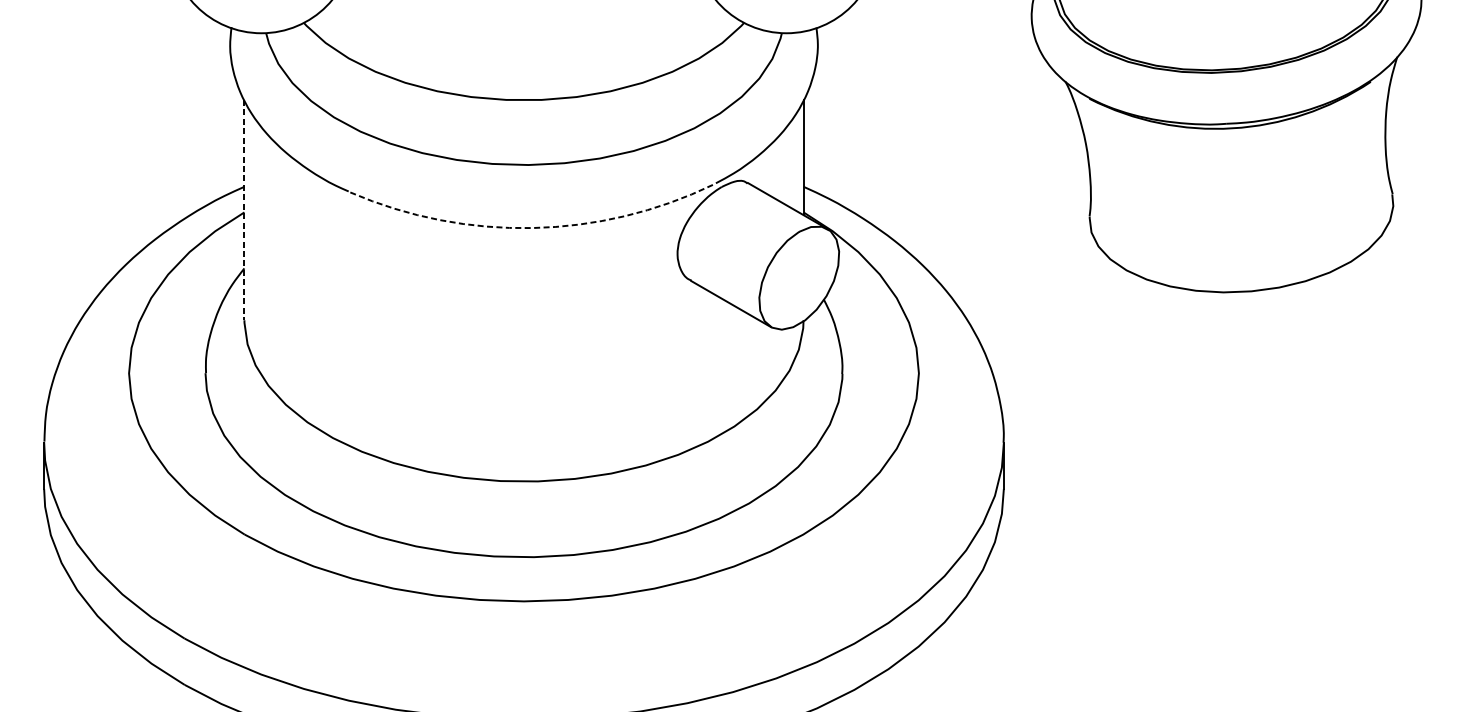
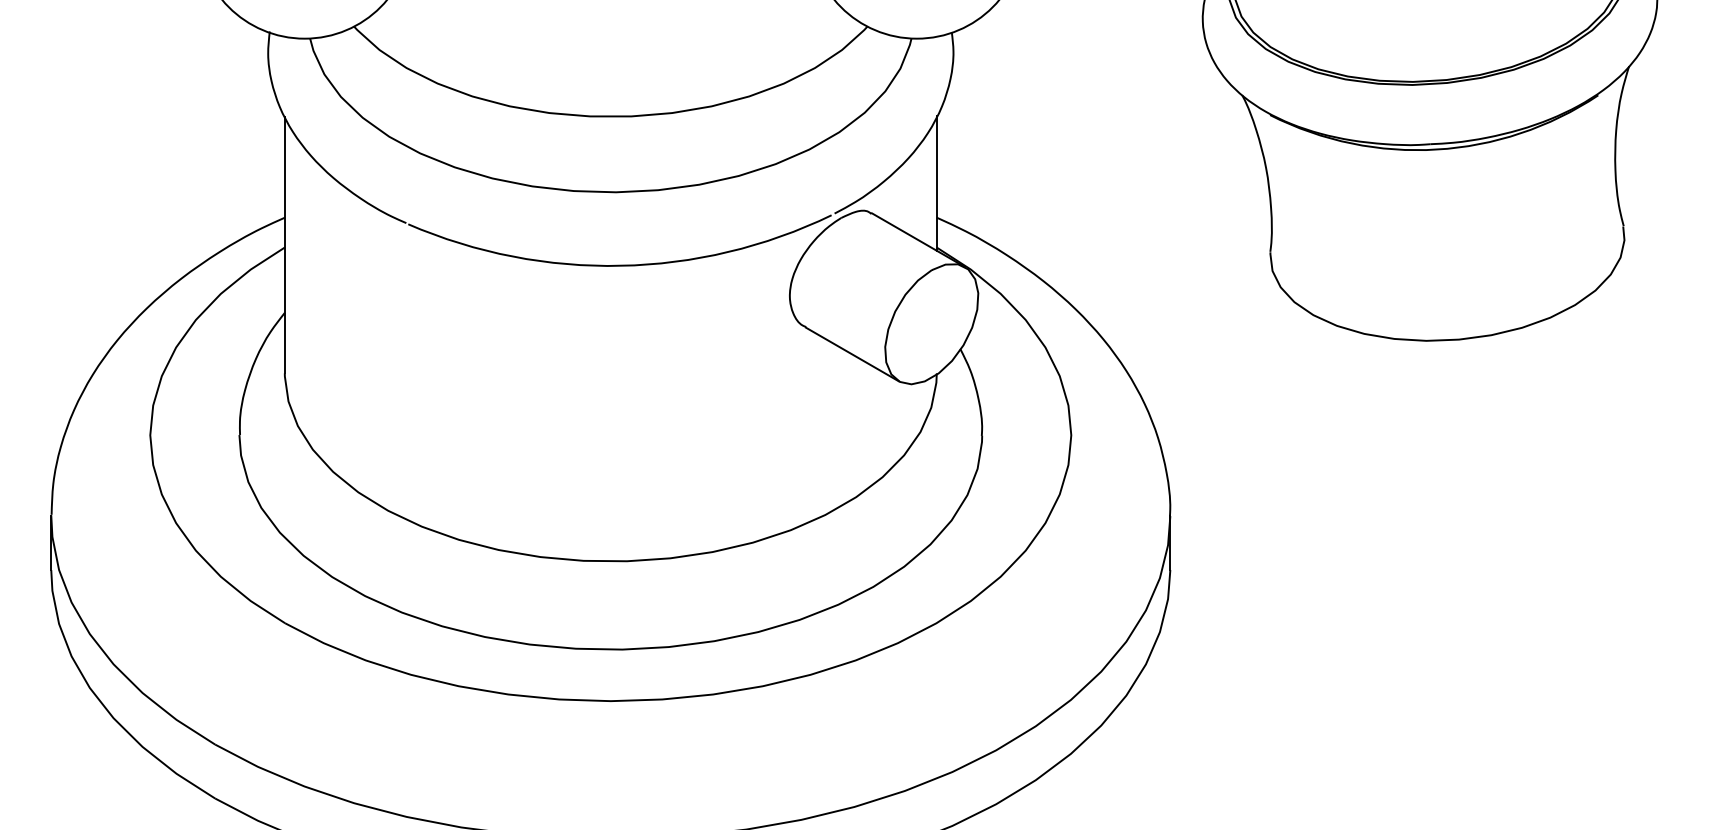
line: (244, 210) -> (284, 245), dashed -> solid
arc: (532, 227) -> (620, 265), dashed -> solid

